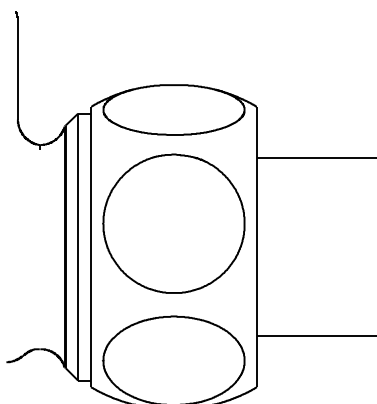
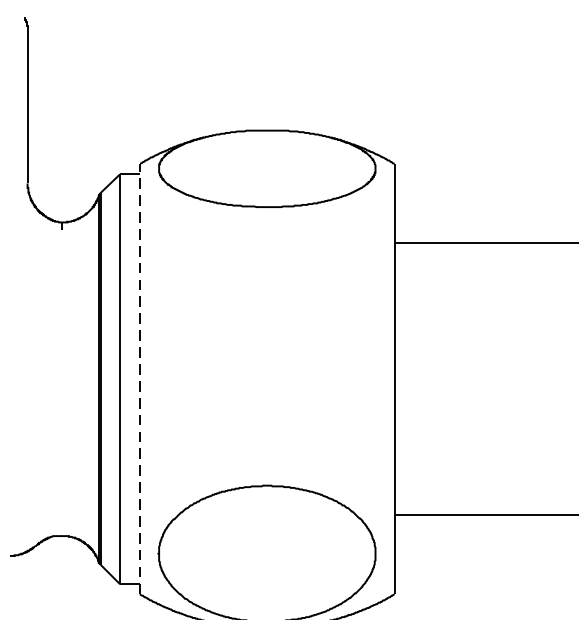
part: (173, 223) -> (266, 343), removed
line: (91, 246) -> (140, 378), solid -> dashed

